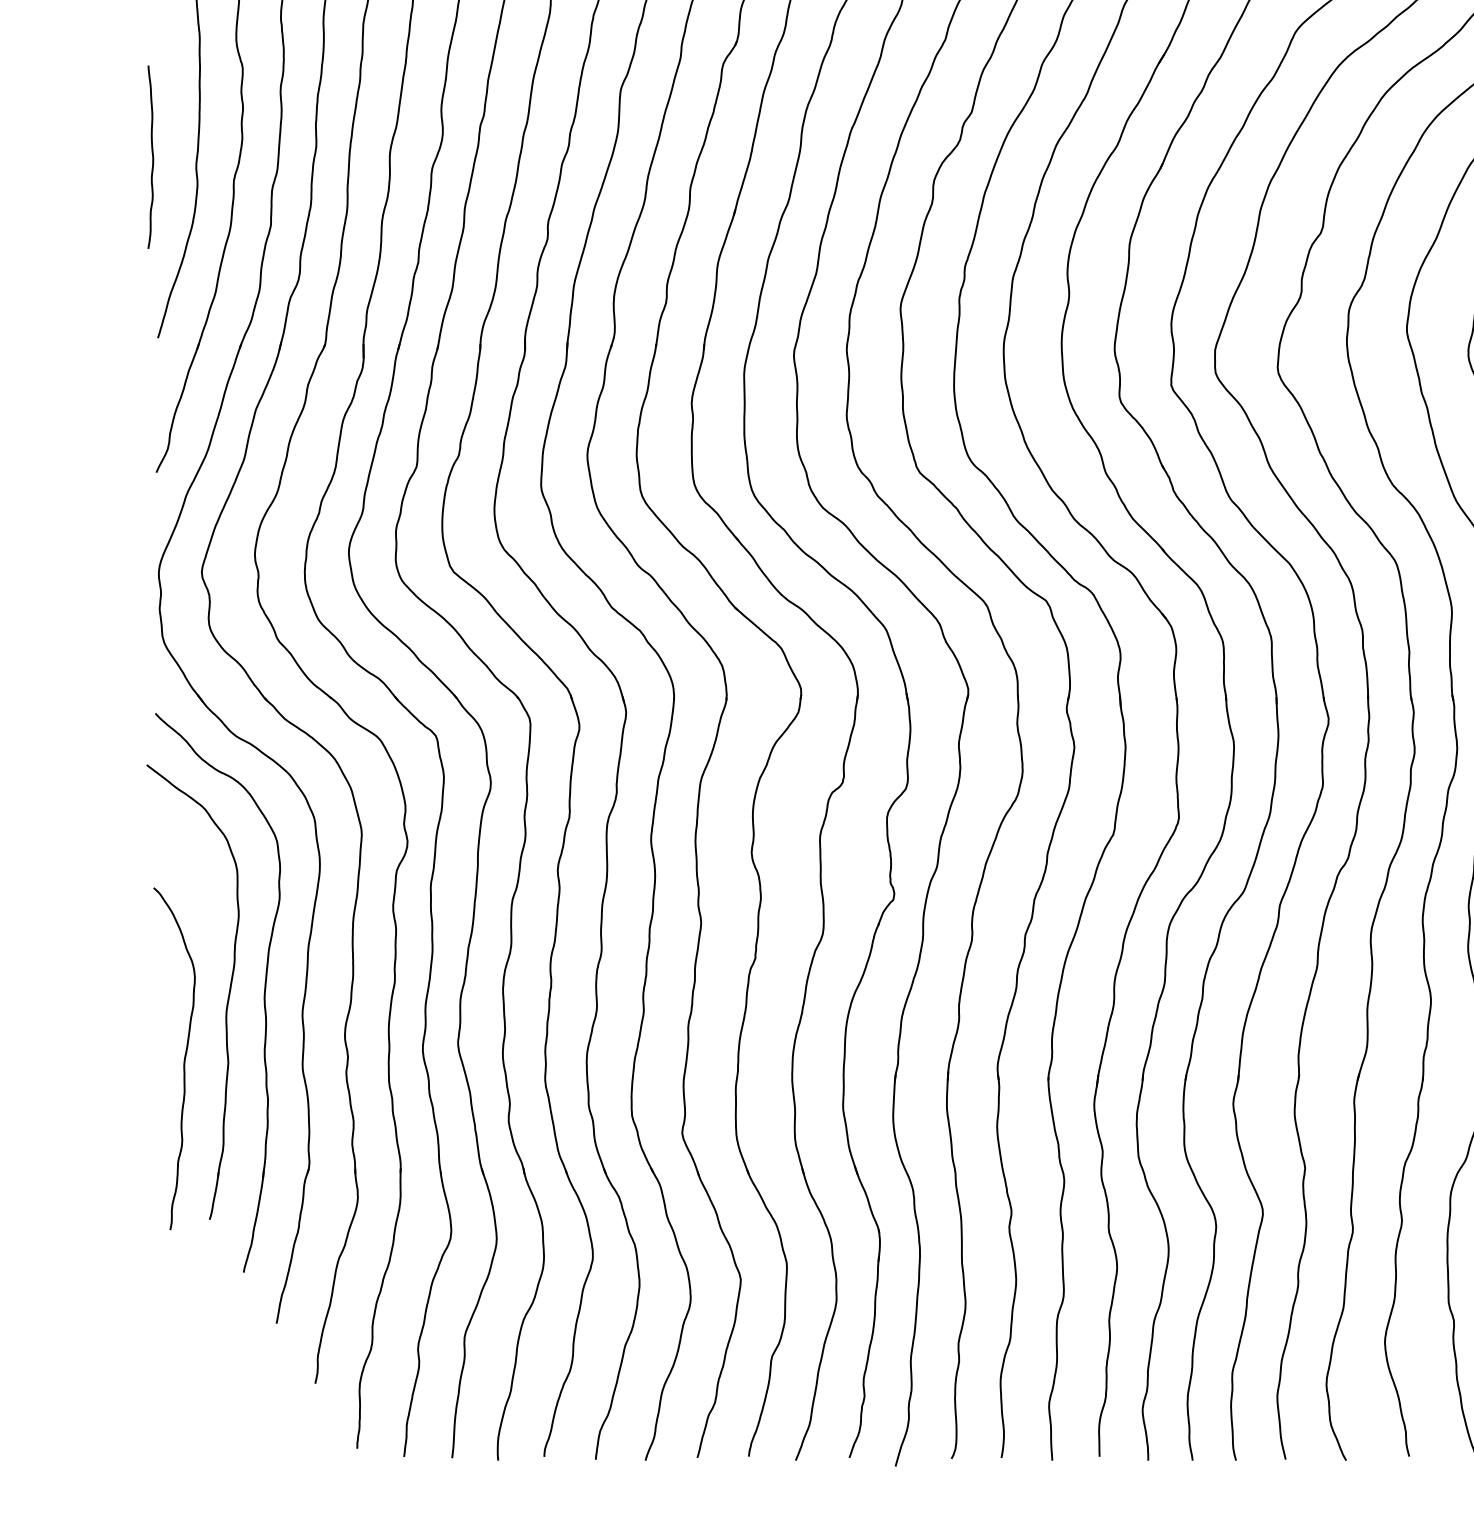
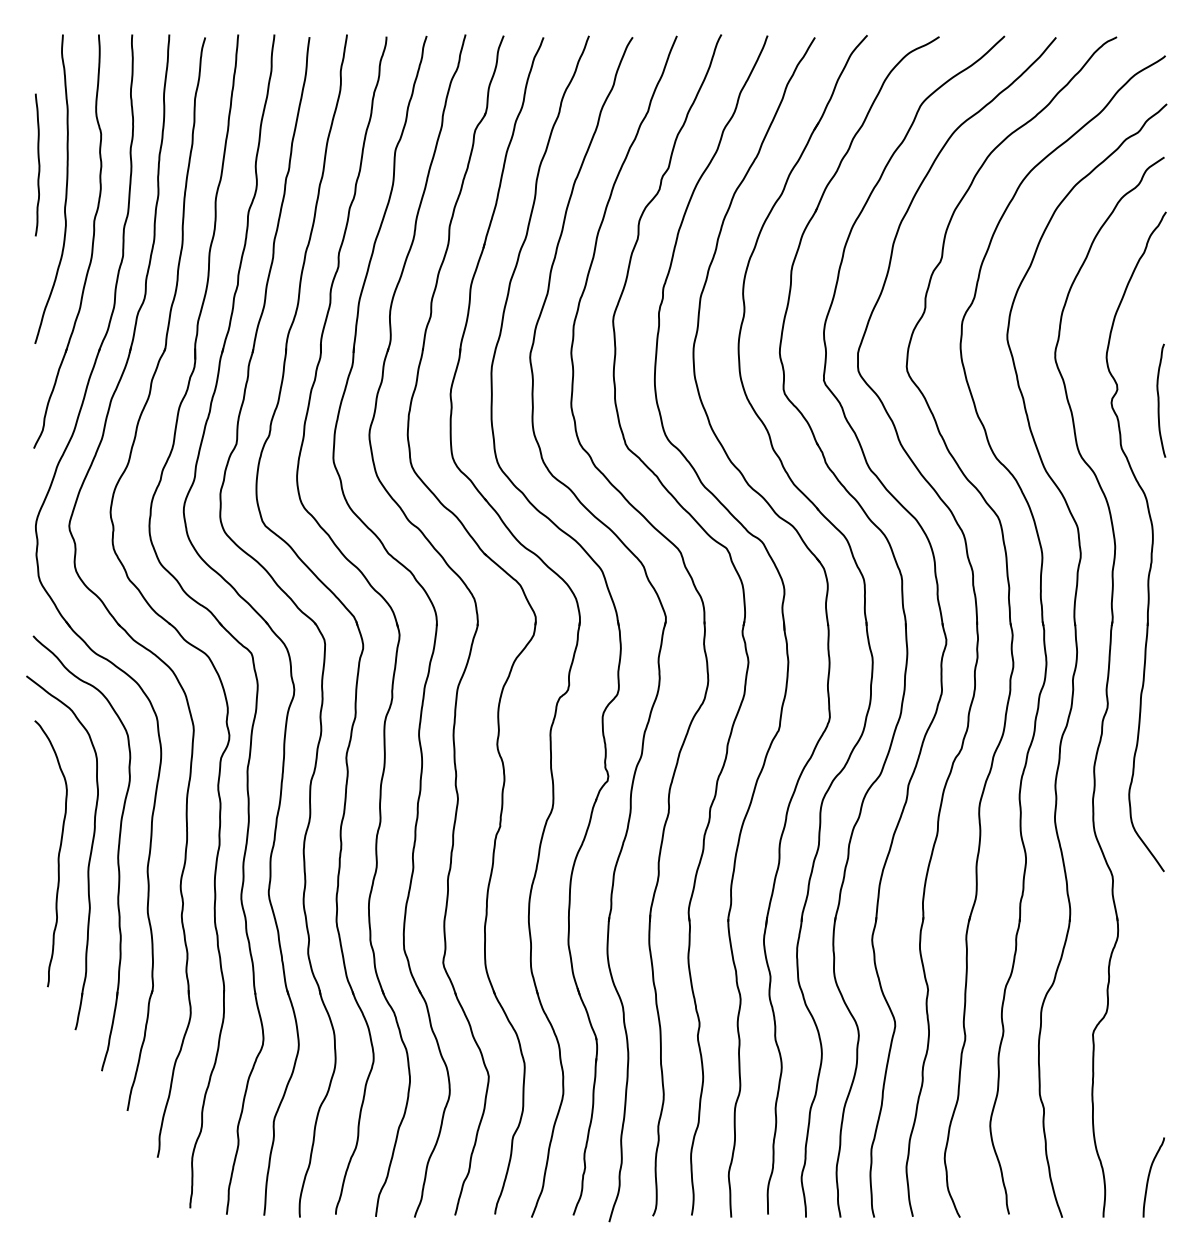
curve: (151, 156) -> (38, 164), moved
curve: (184, 1058) -> (58, 853), moved

